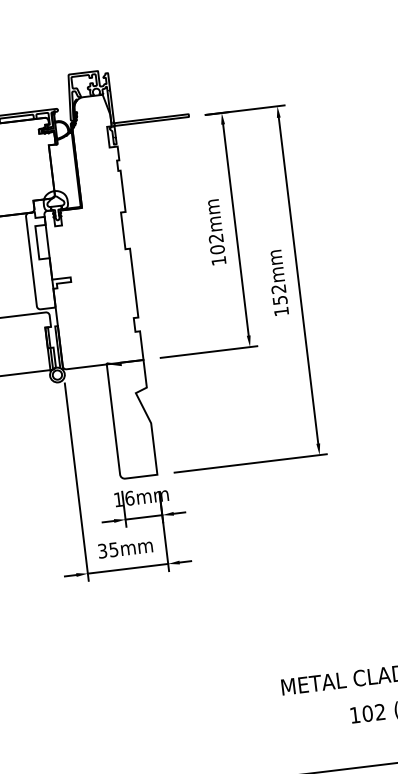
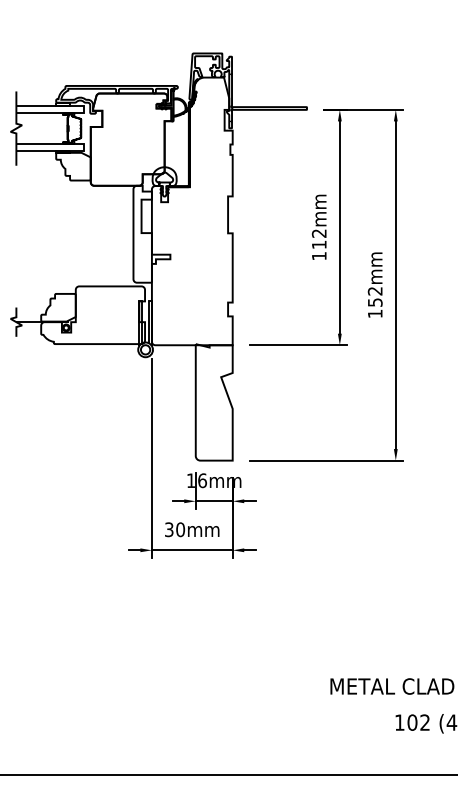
text: (216, 249) -> (318, 244), 102mm -> 112mm
text: (113, 549) -> (180, 529), 35mm -> 30mm

